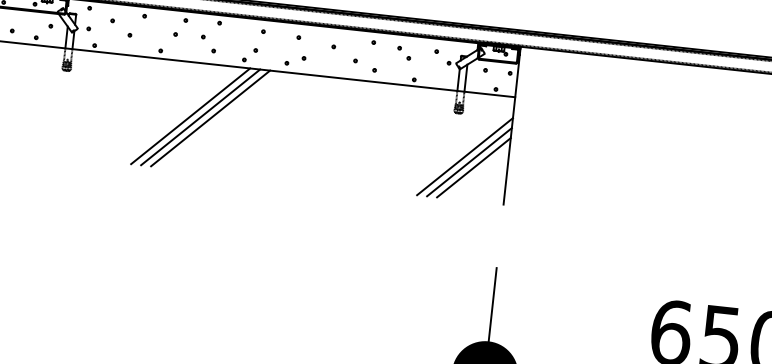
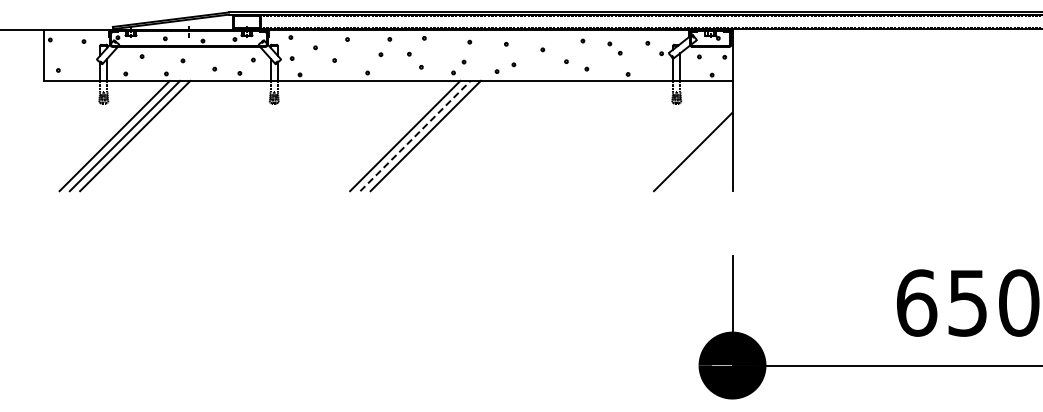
line: (200, 117) -> (415, 136), solid -> dashed
line: (464, 156) -> (687, 146), removed
line: (474, 167) -> (698, 156), removed

